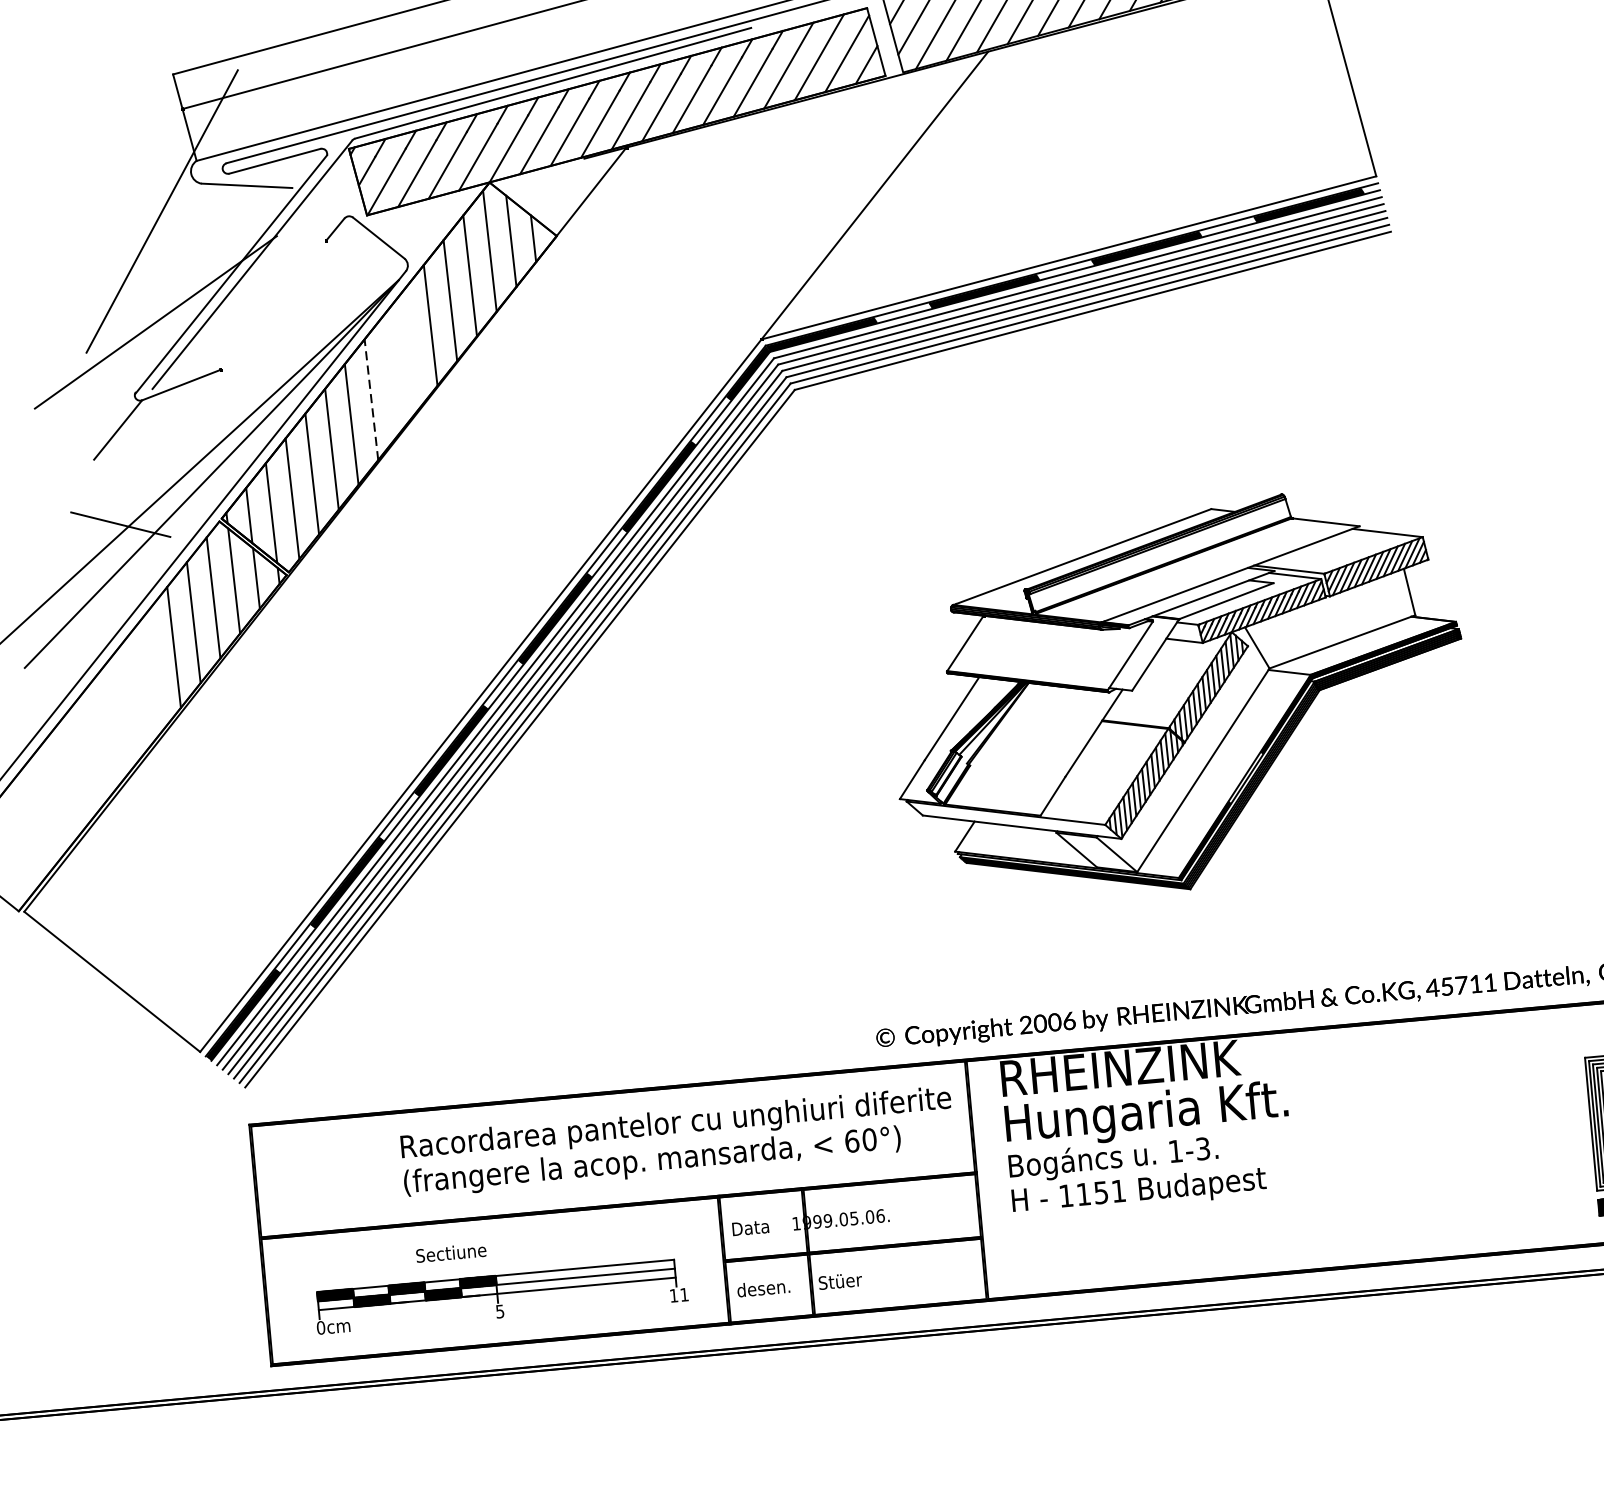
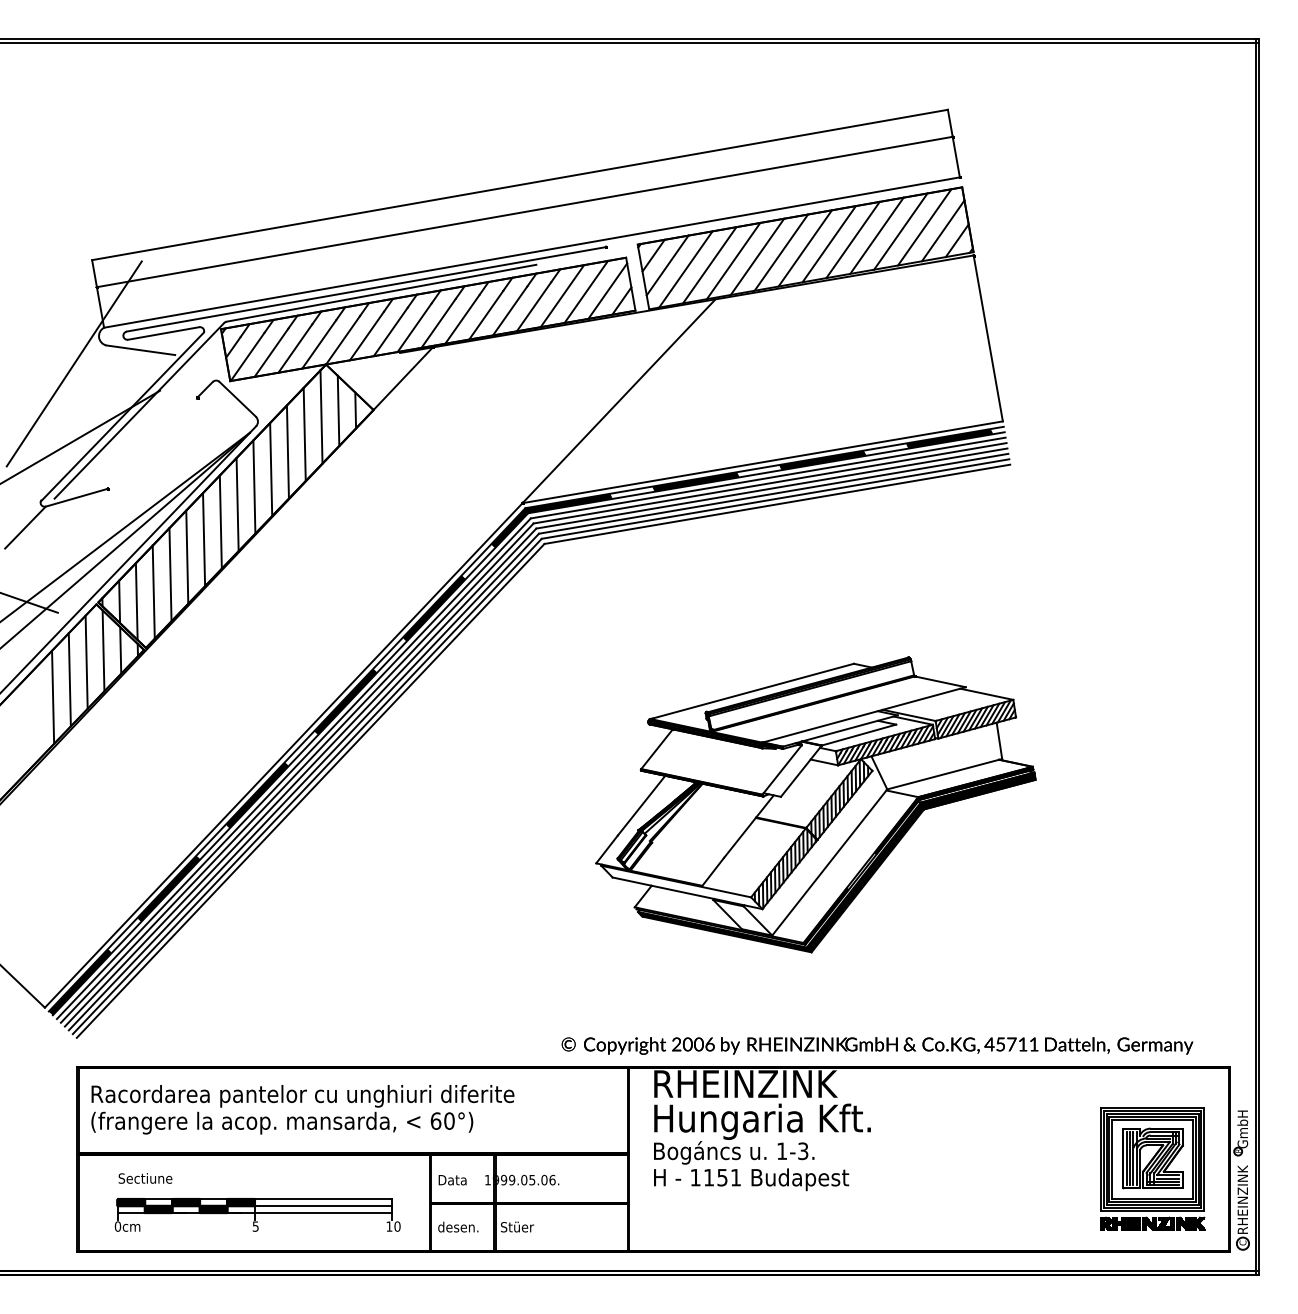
line: (410, 349) -> (254, 486), added
line: (391, 374) -> (237, 504), added
line: (371, 400) -> (220, 522), dashed -> solid
text: (677, 1141) -> (302, 1109), moved
text: (451, 1252) -> (145, 1178), moved
text: (684, 1294) -> (397, 1226), 11 -> 10

